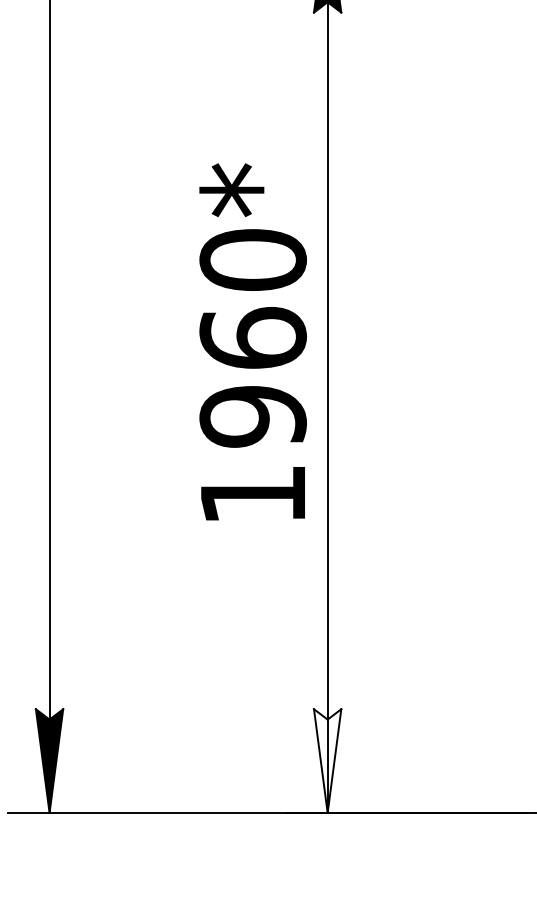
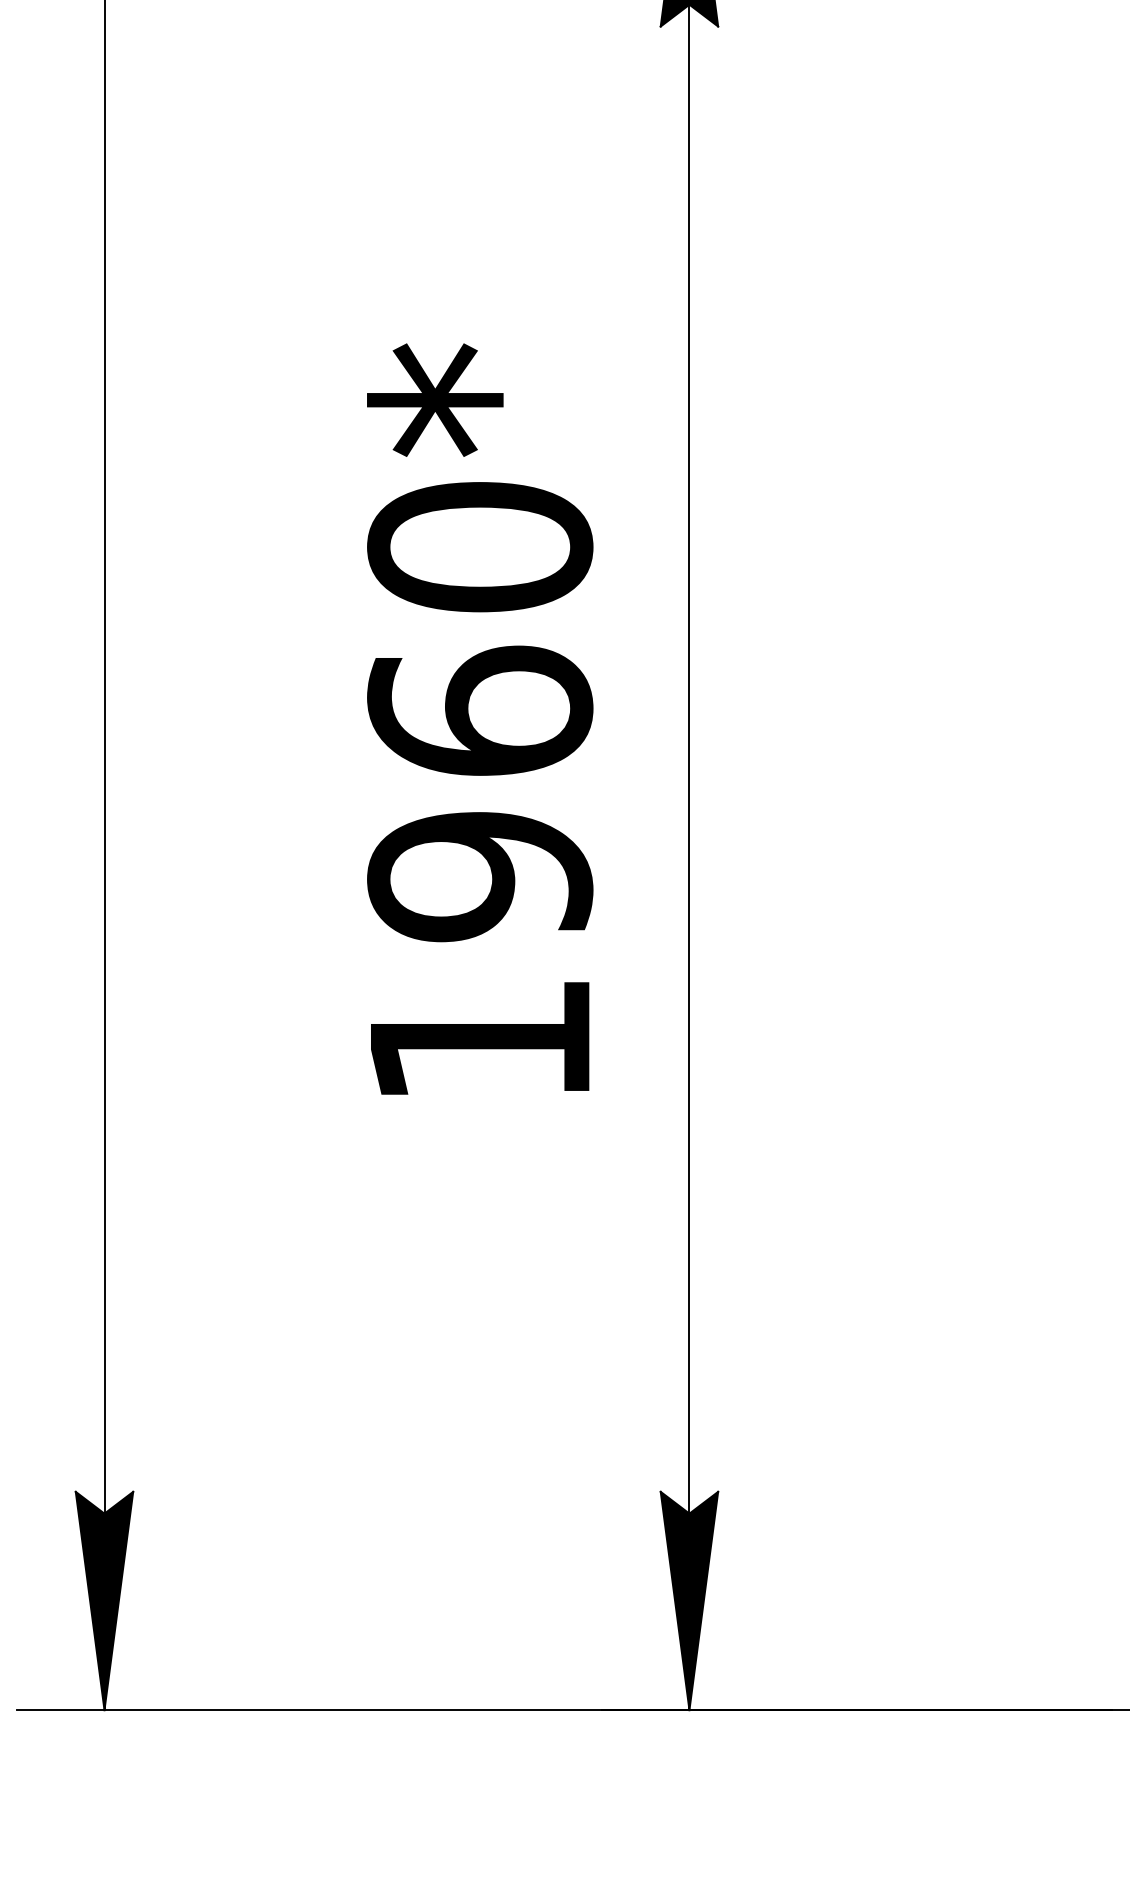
text: (252, 341) -> (478, 718), moved
fill: (327, 761) -> (689, 1601), added

